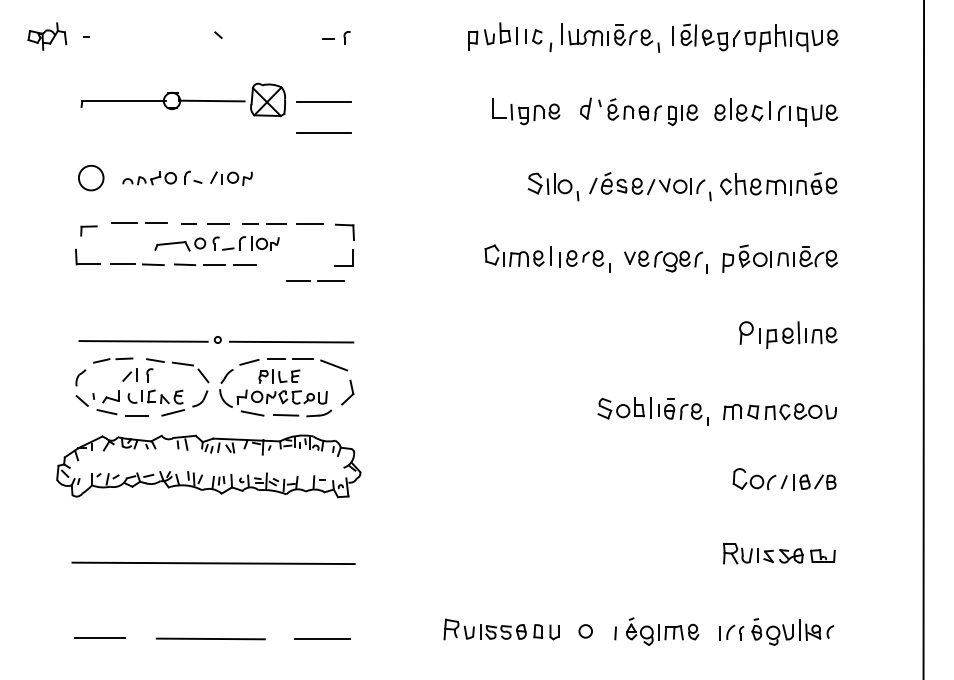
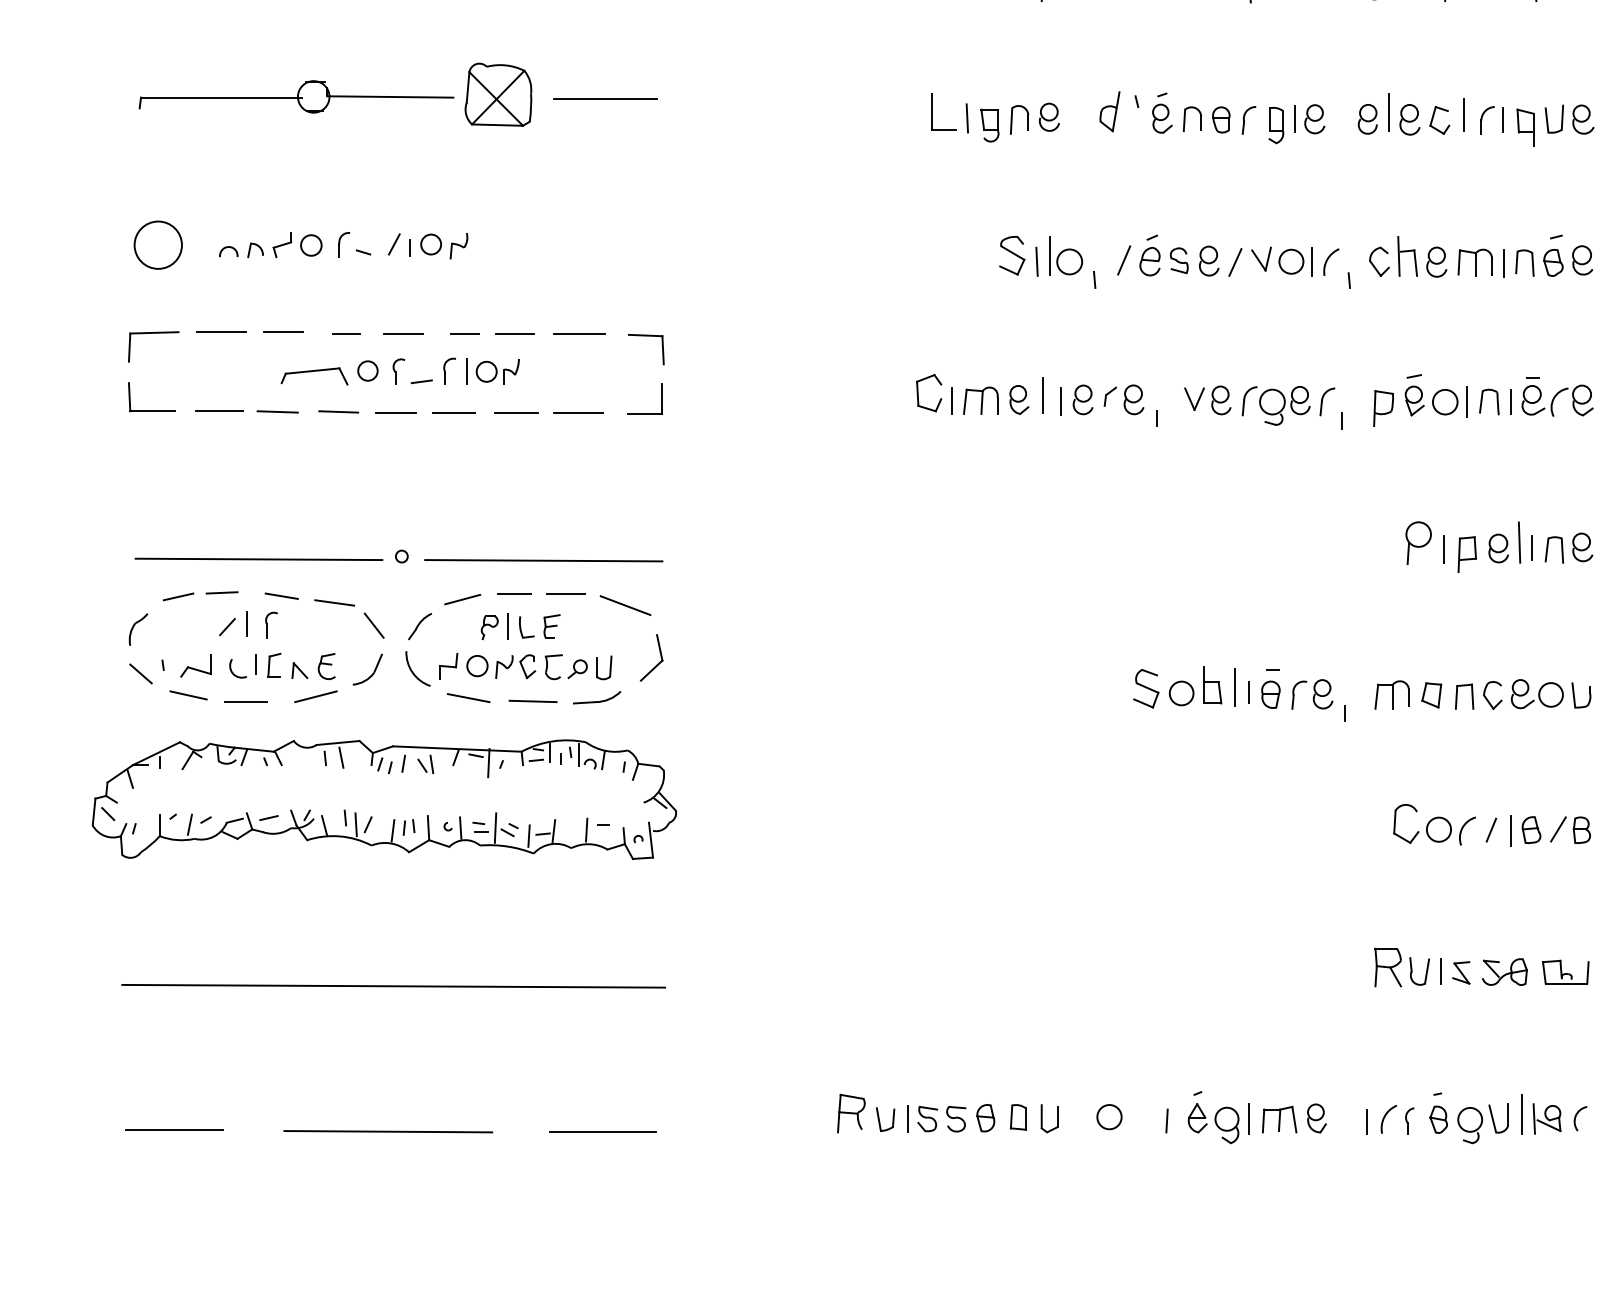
line: (323, 132) -> (605, 157), removed
part: (88, 230) -> (153, 345), size x1.67
line: (317, 280) -> (553, 411), moved

